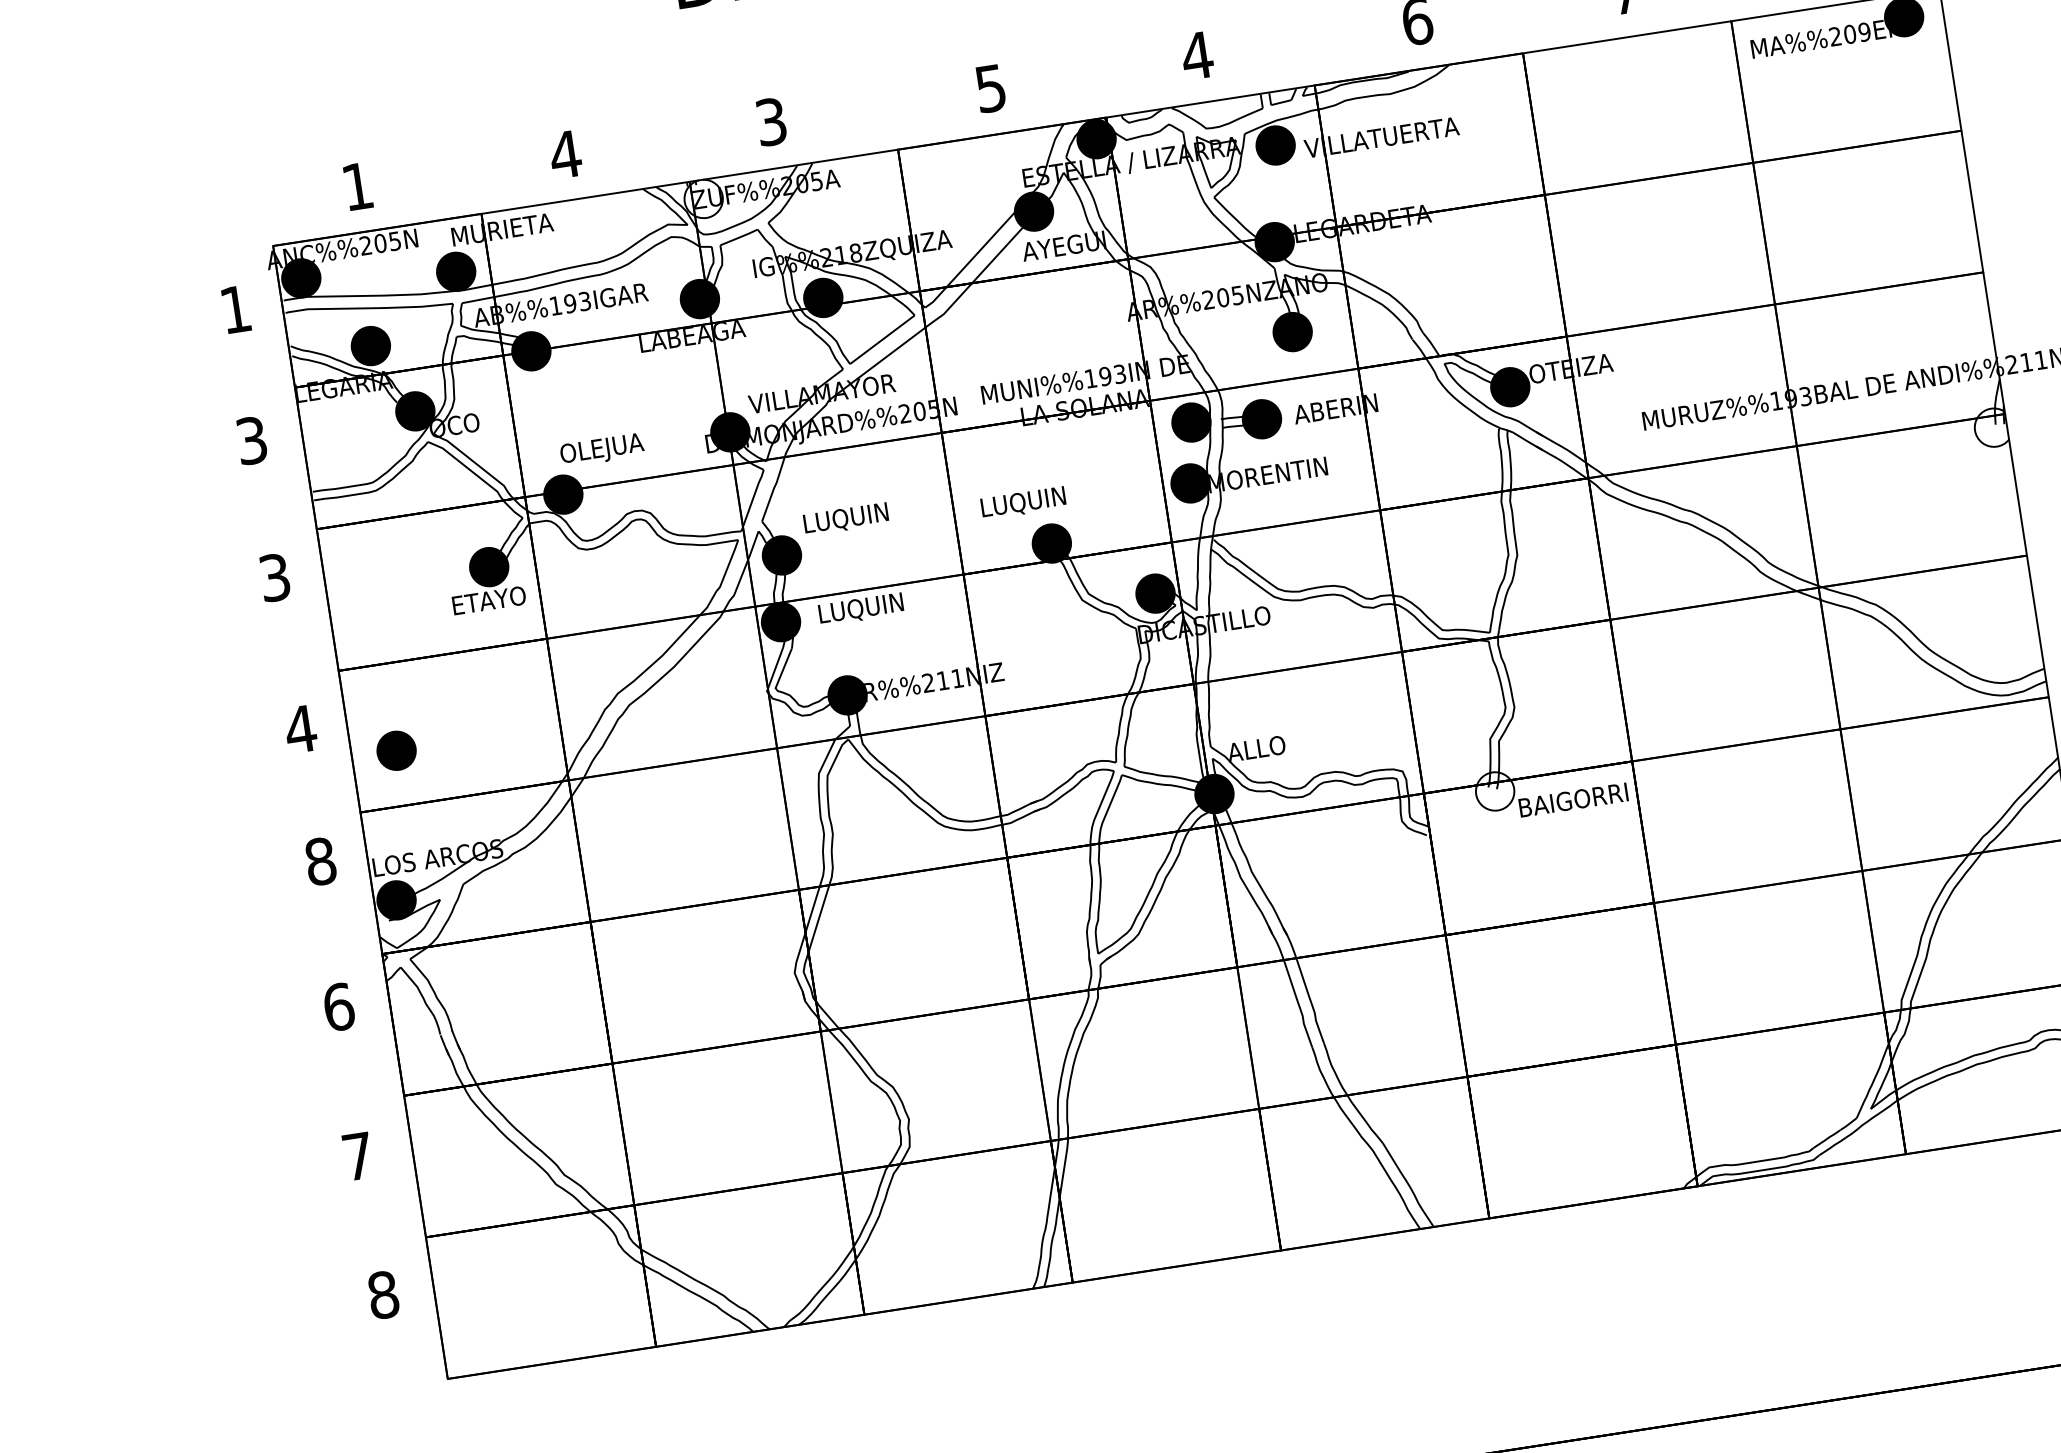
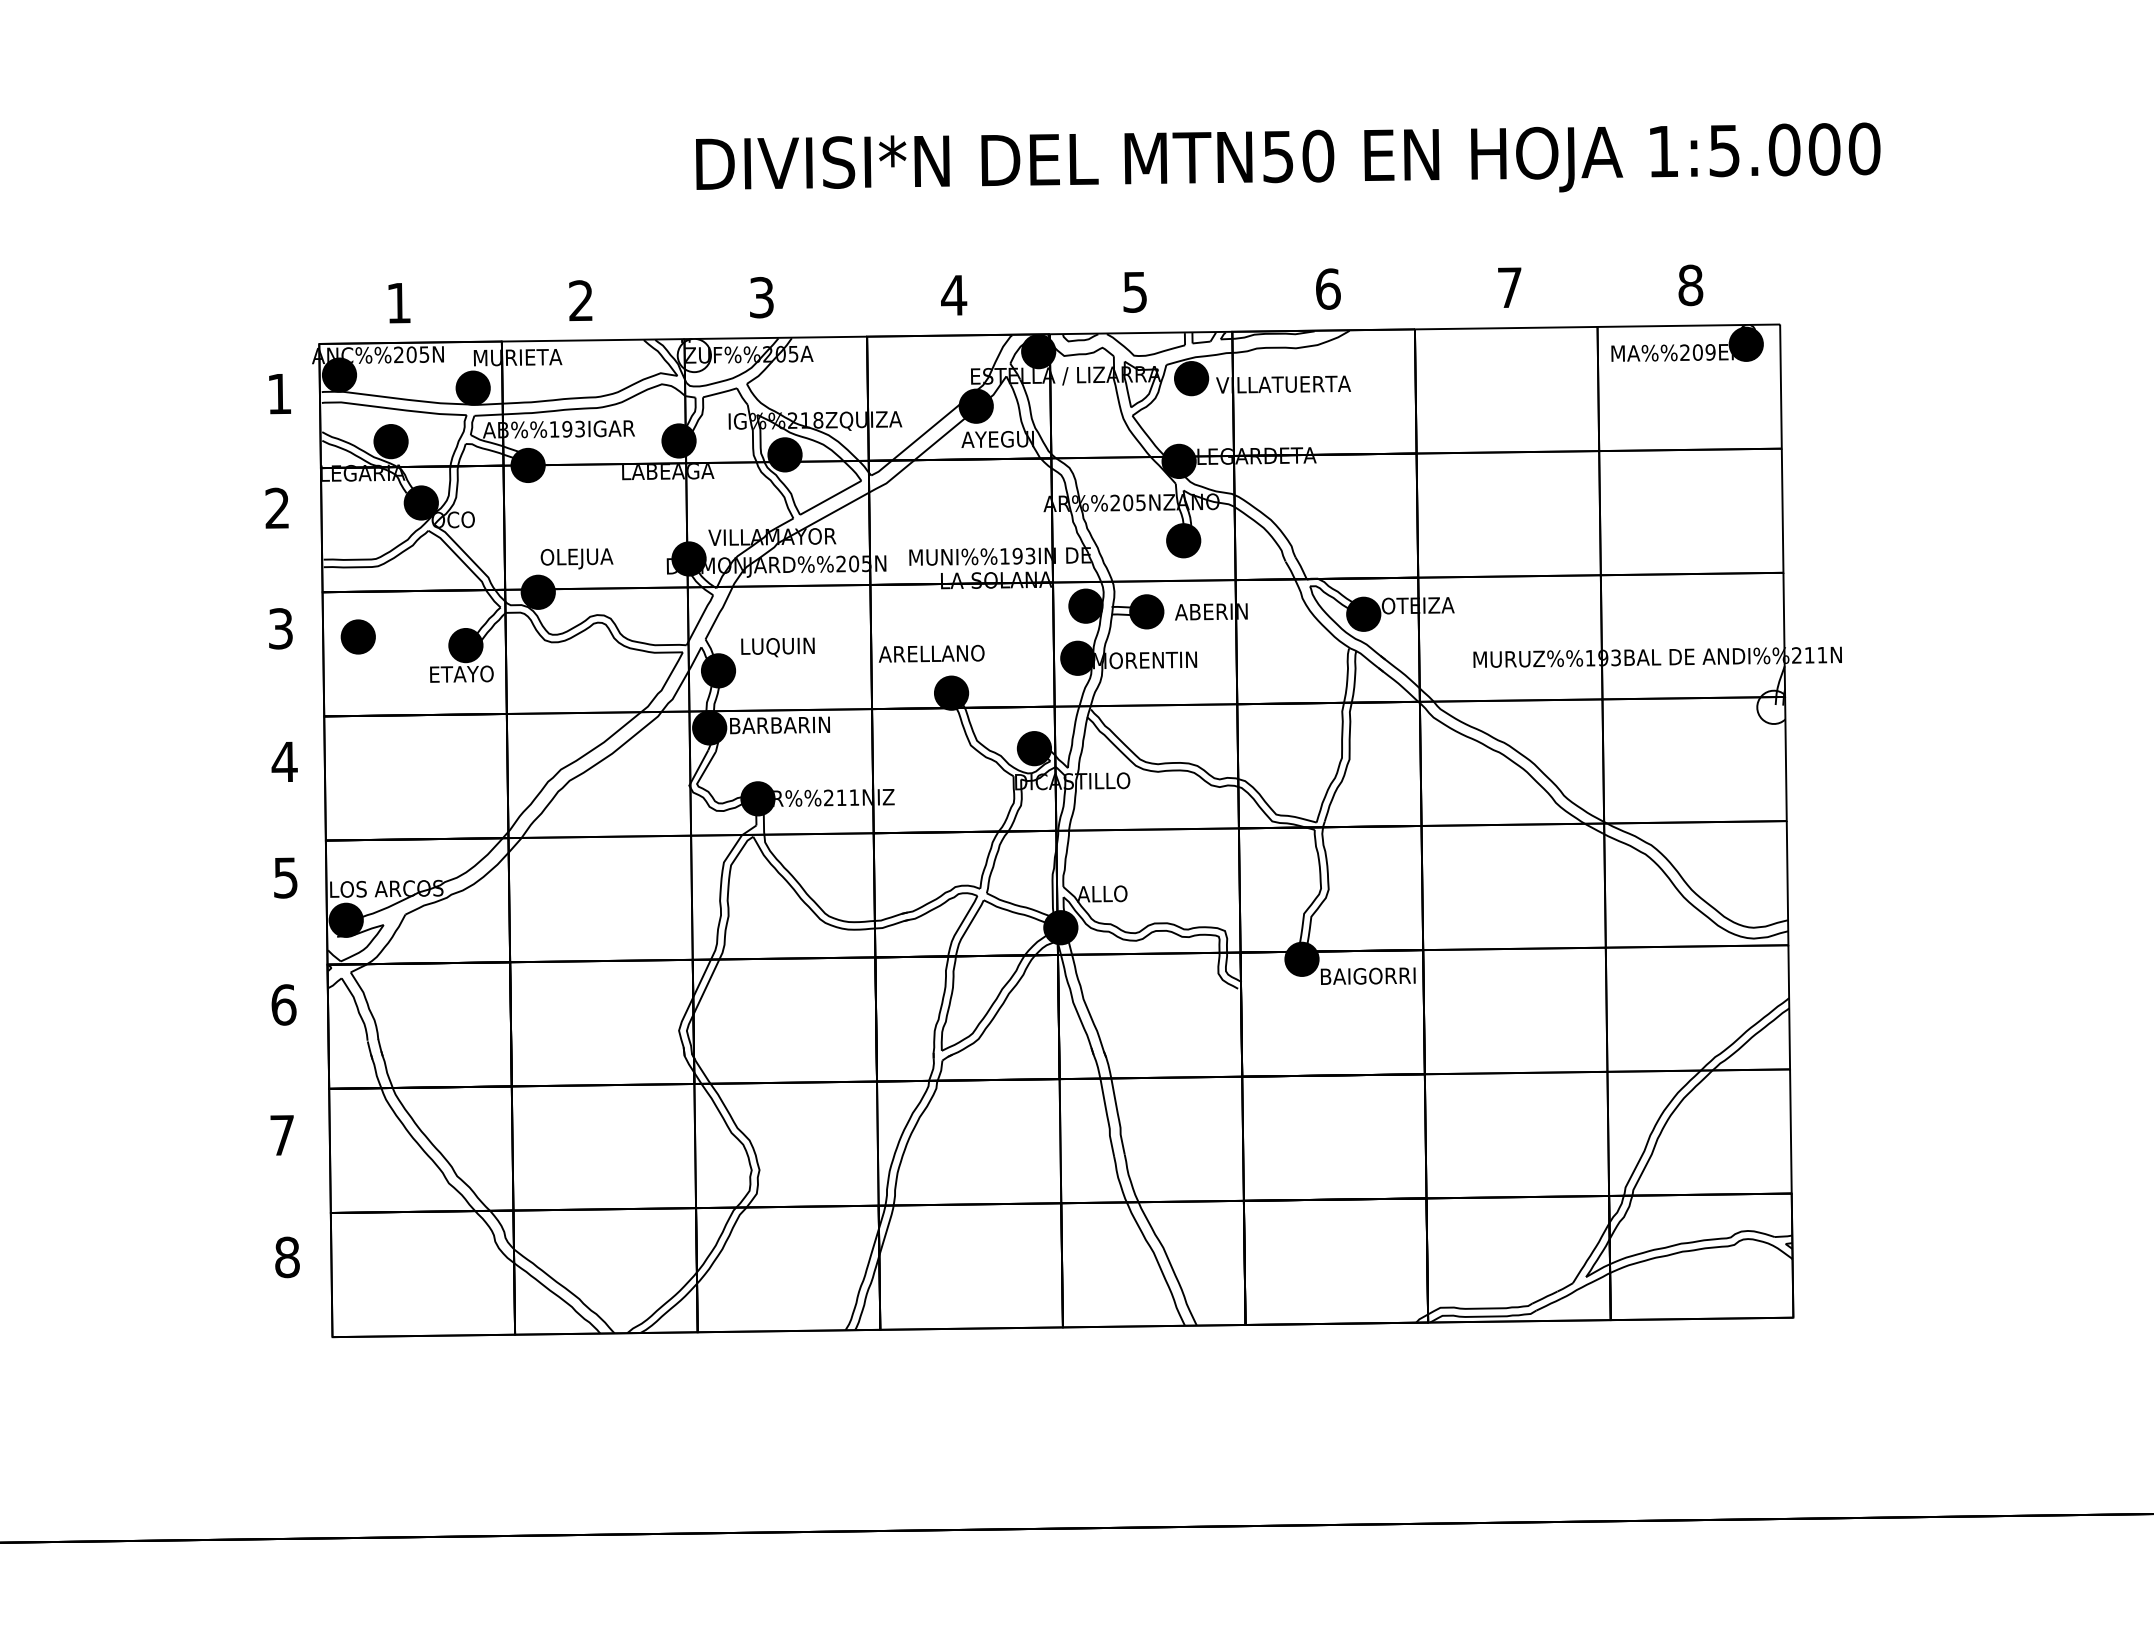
text: (1197, 56) -> (1135, 292), 4 -> 5
text: (991, 88) -> (954, 295), 5 -> 4
text: (565, 154) -> (581, 300), 4 -> 2
text: (251, 440) -> (277, 508), 3 -> 2
text: (1022, 502) -> (931, 654), LUQUIN -> ARELLANO
text: (861, 609) -> (780, 726), LUQUIN -> BARBARIN
part: (395, 750) -> (357, 636), moved
fill: (1494, 791) -> (1301, 959), added
text: (320, 861) -> (285, 877), 8 -> 5

